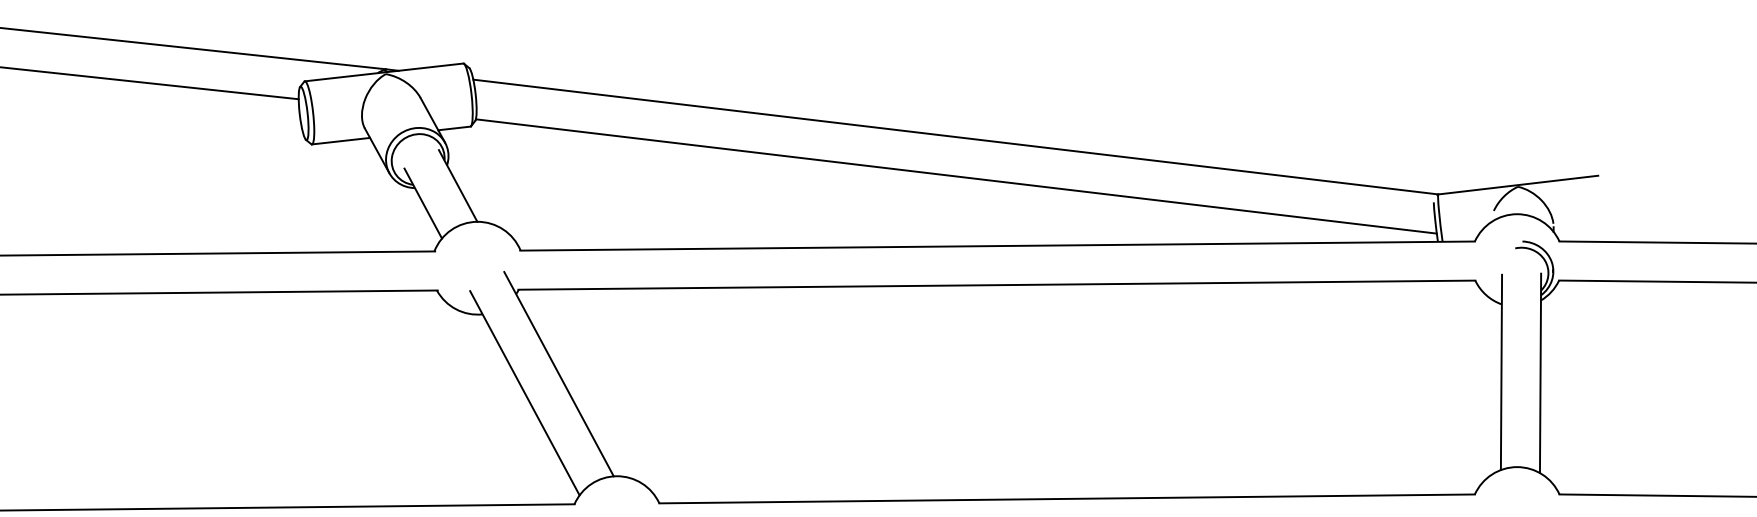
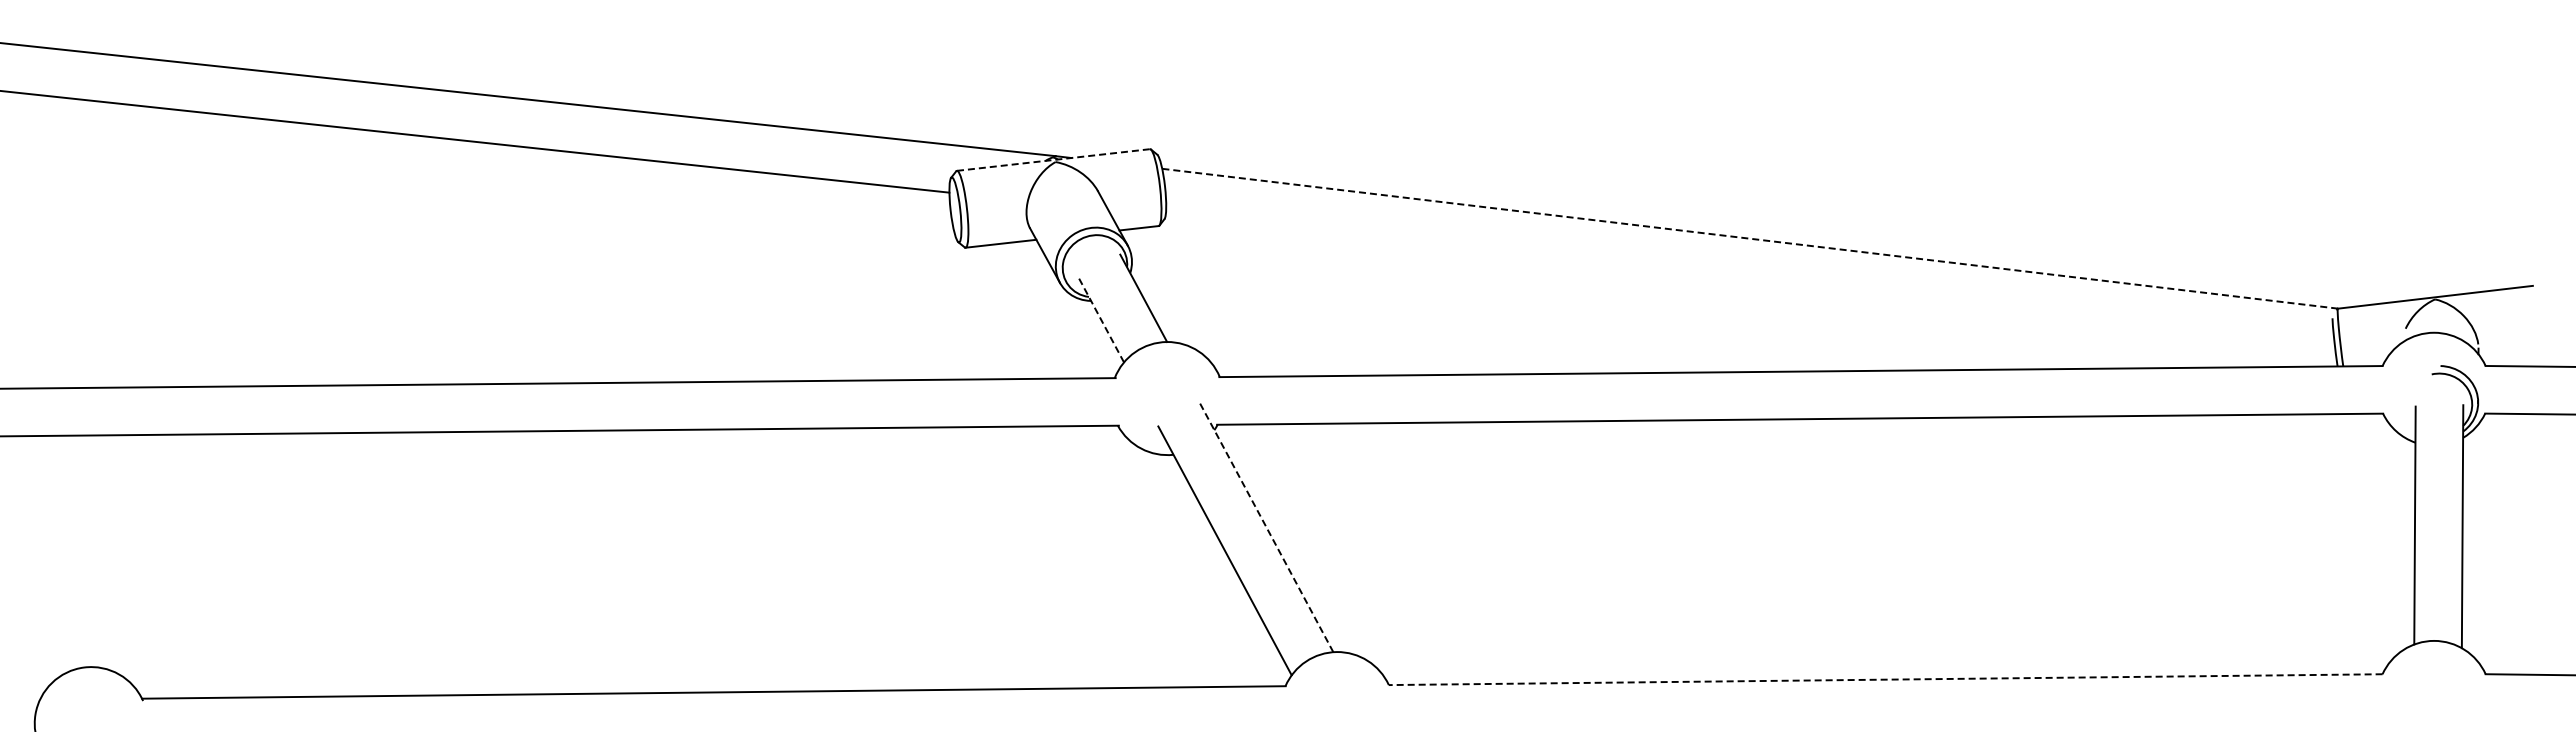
line: (384, 72) -> (1054, 159), solid -> dashed
line: (955, 136) -> (1749, 238), solid -> dashed
line: (956, 176) -> (1750, 286), removed
line: (422, 203) -> (1100, 319), solid -> dashed
line: (558, 374) -> (1266, 527), solid -> dashed
line: (1066, 498) -> (1885, 679), solid -> dashed

